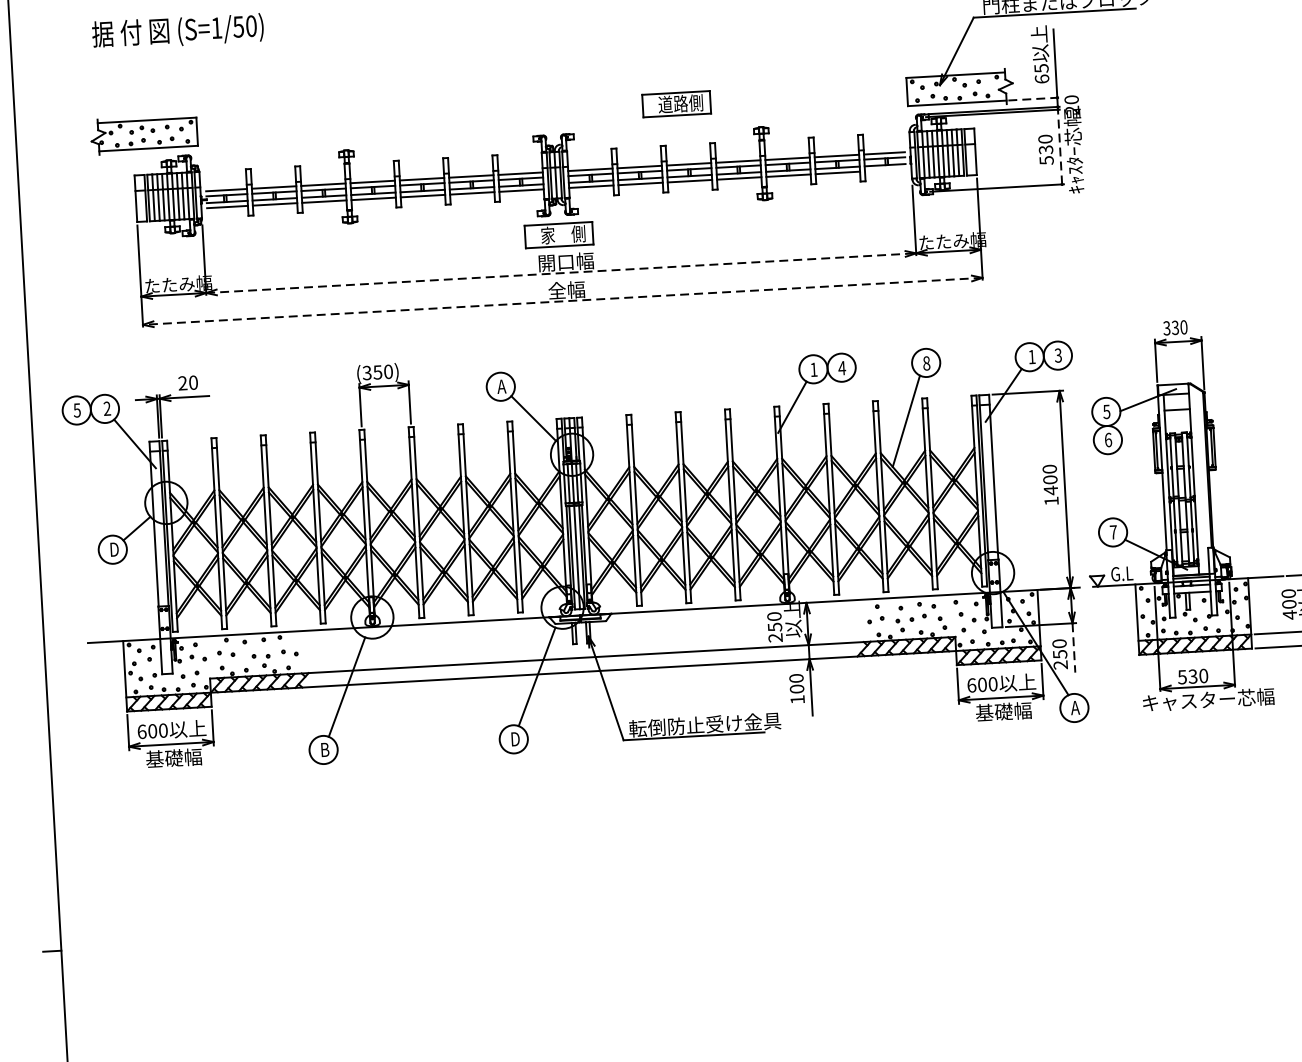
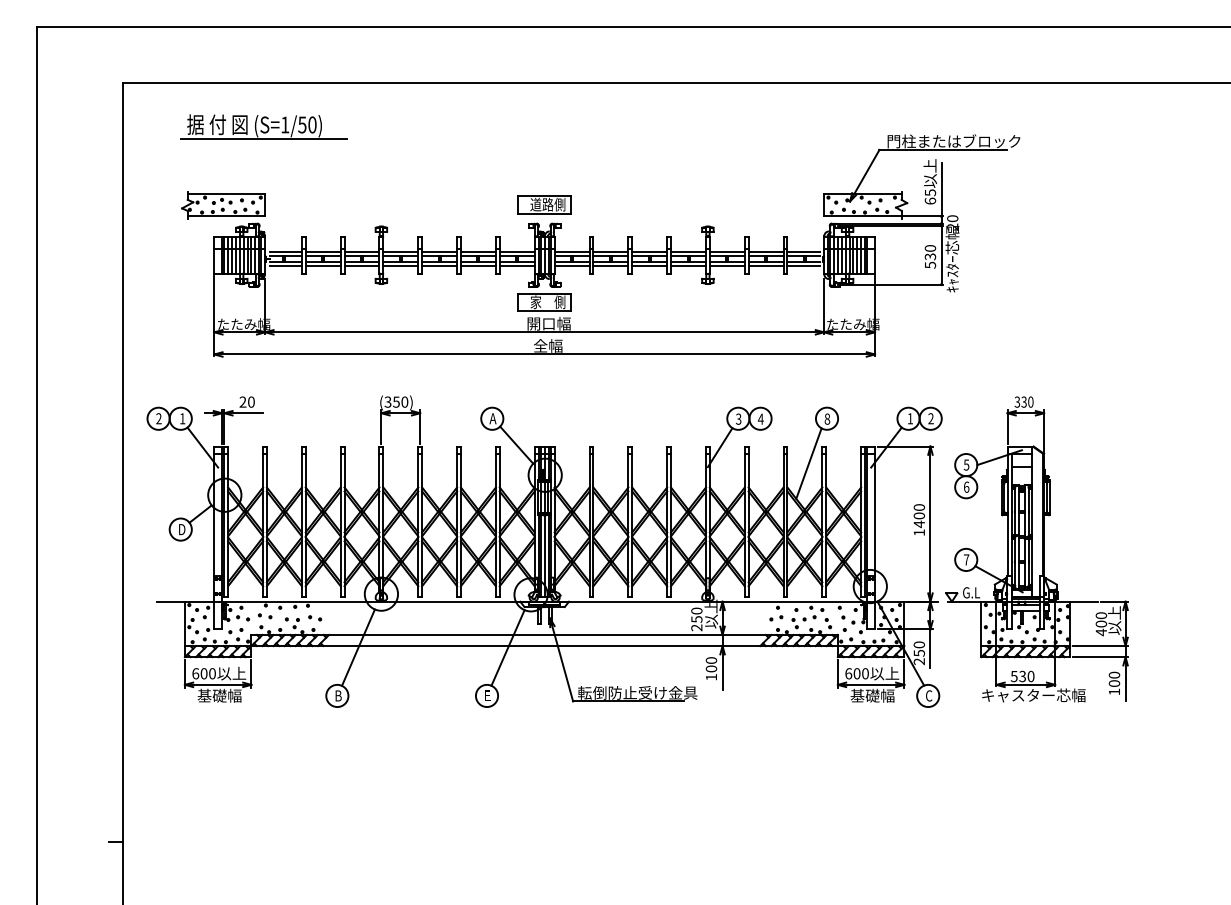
line: (191, 46) -> (264, 138), added
line: (1033, 99) -> (922, 216), dashed -> solid
part: (676, 103) -> (544, 204), moved
line: (1059, 146) -> (941, 254), dashed -> solid
line: (885, 169) -> (803, 265), added
line: (562, 273) -> (545, 332), dashed -> solid
line: (562, 301) -> (544, 354), dashed -> solid
text: (1057, 355) -> (930, 418), 3 -> 2
text: (813, 368) -> (738, 418), 1 -> 3
text: (107, 408) -> (182, 418), 2 -> 1
text: (76, 410) -> (158, 418), 5 -> 2
line: (1074, 648) -> (930, 649), dashed -> solid
text: (1074, 707) -> (928, 695), A -> C
text: (515, 738) -> (488, 695), D -> E

